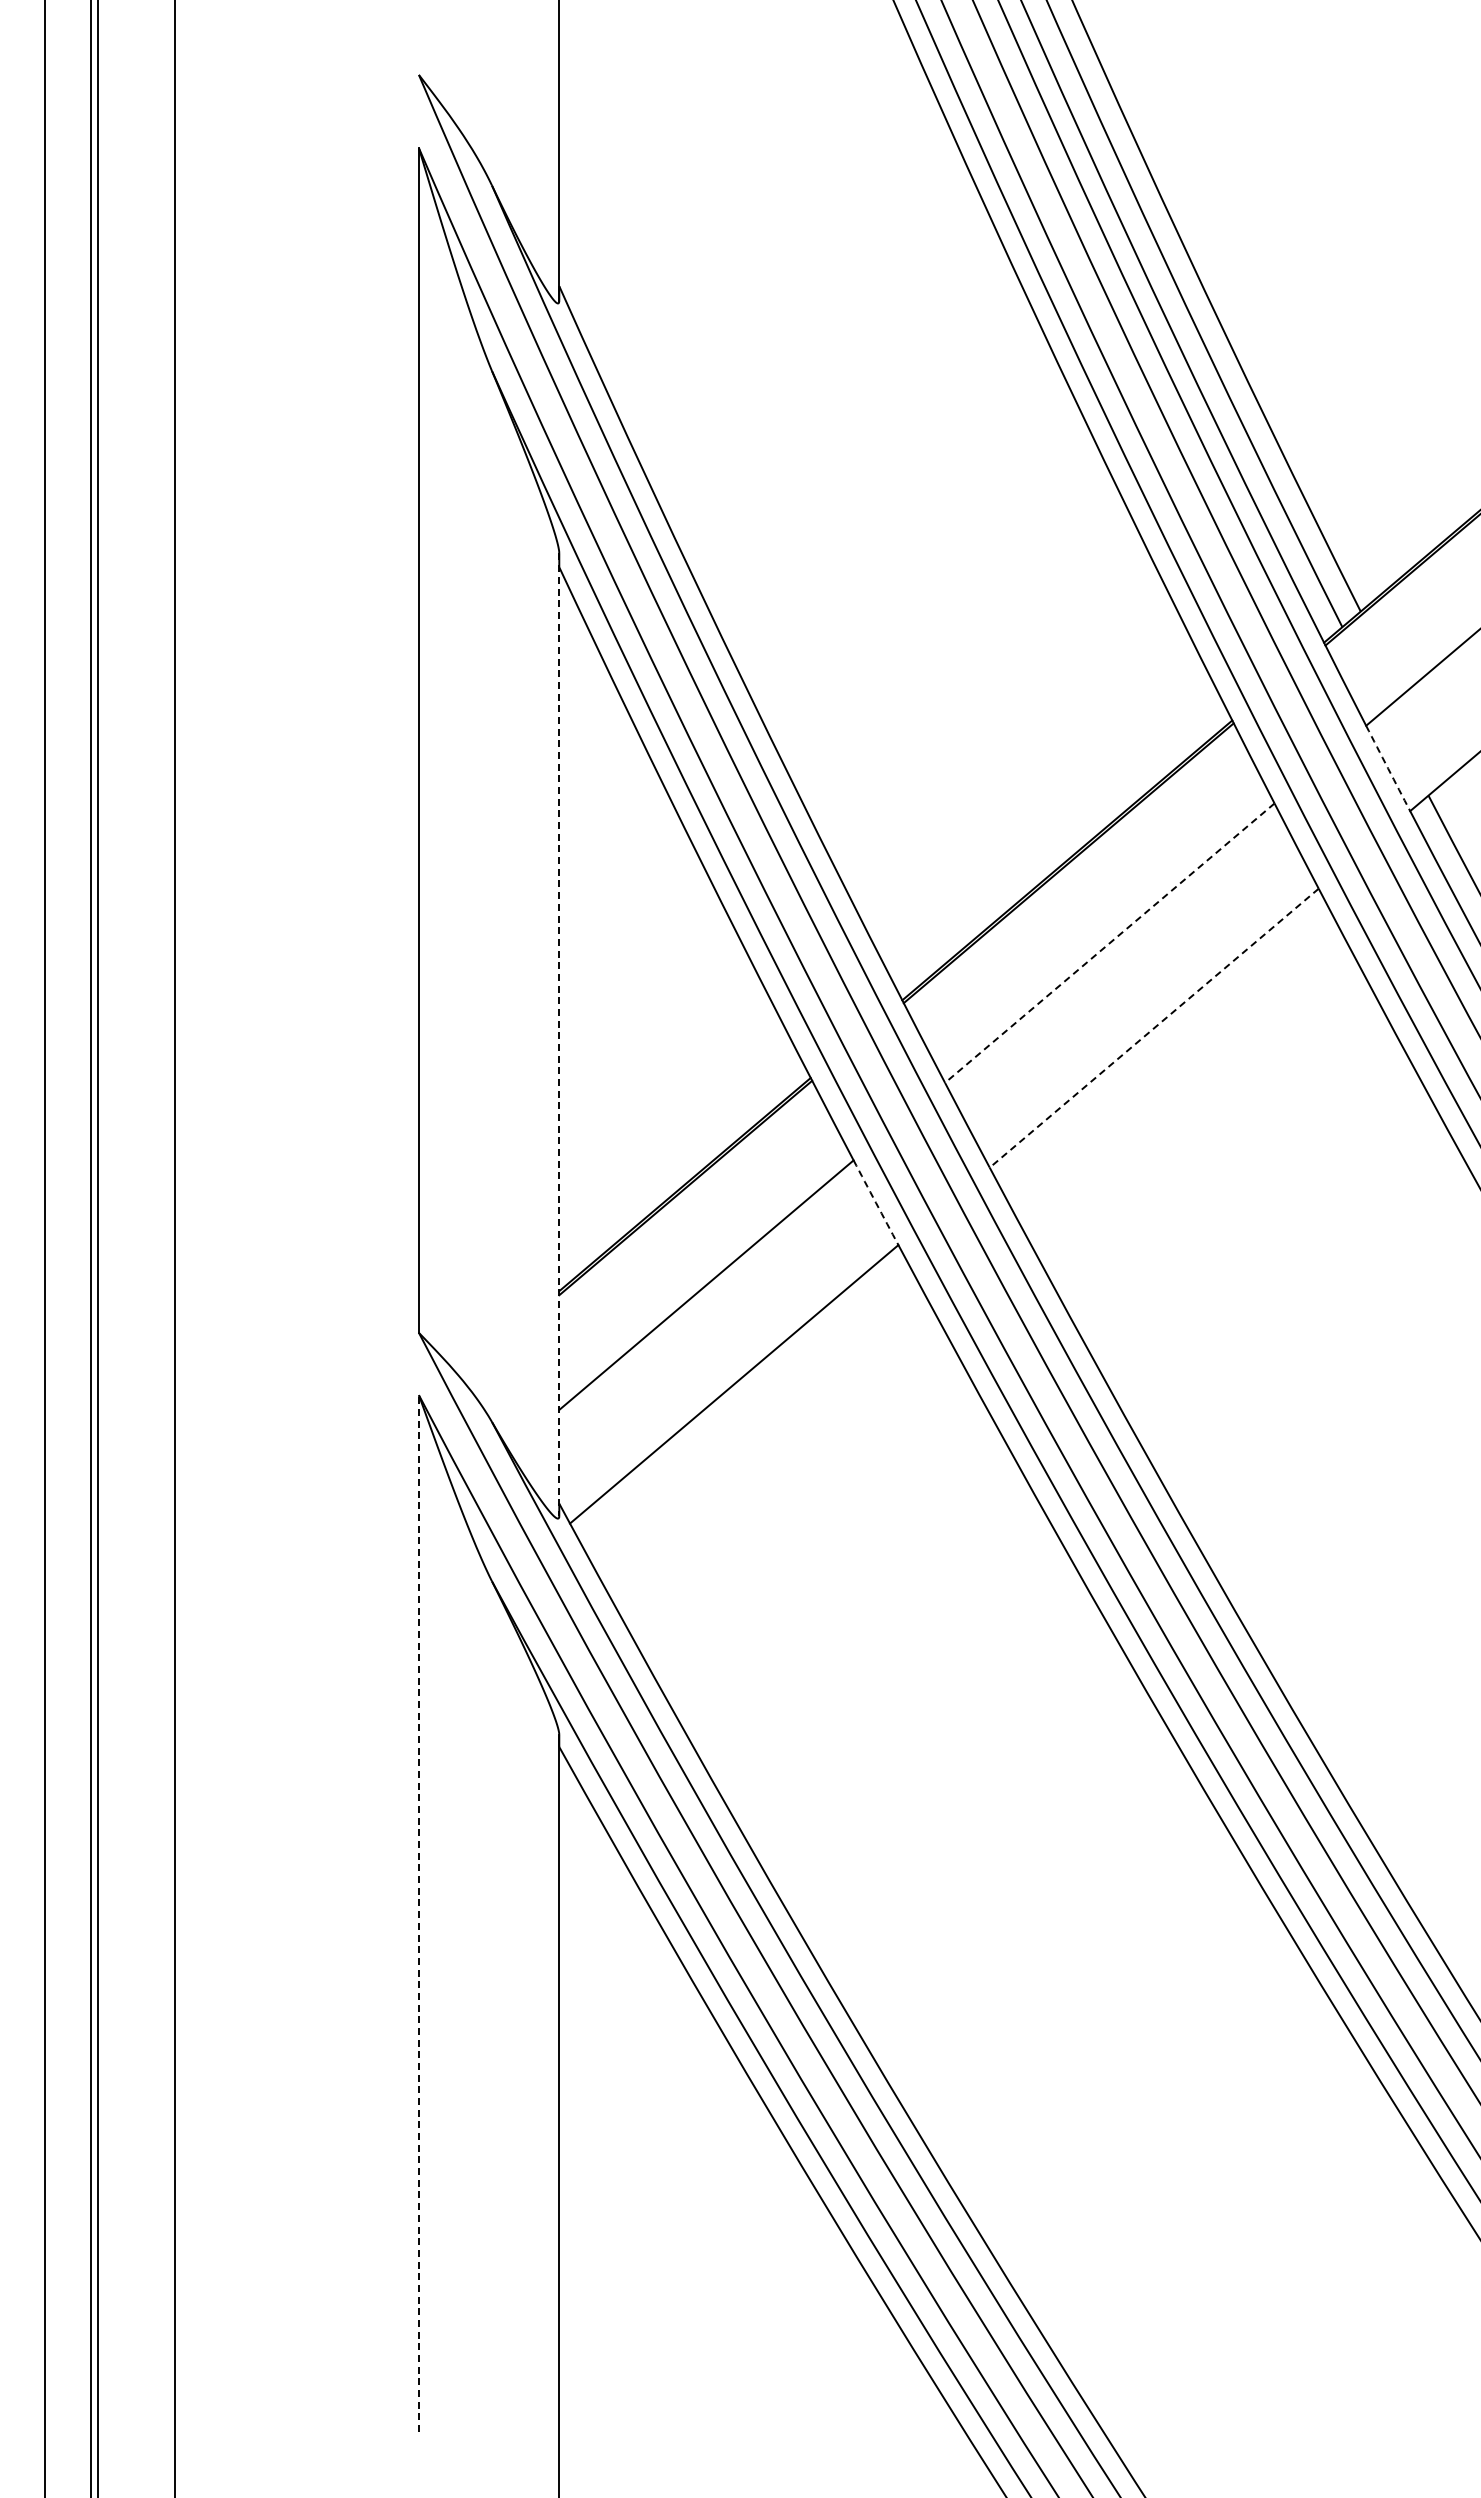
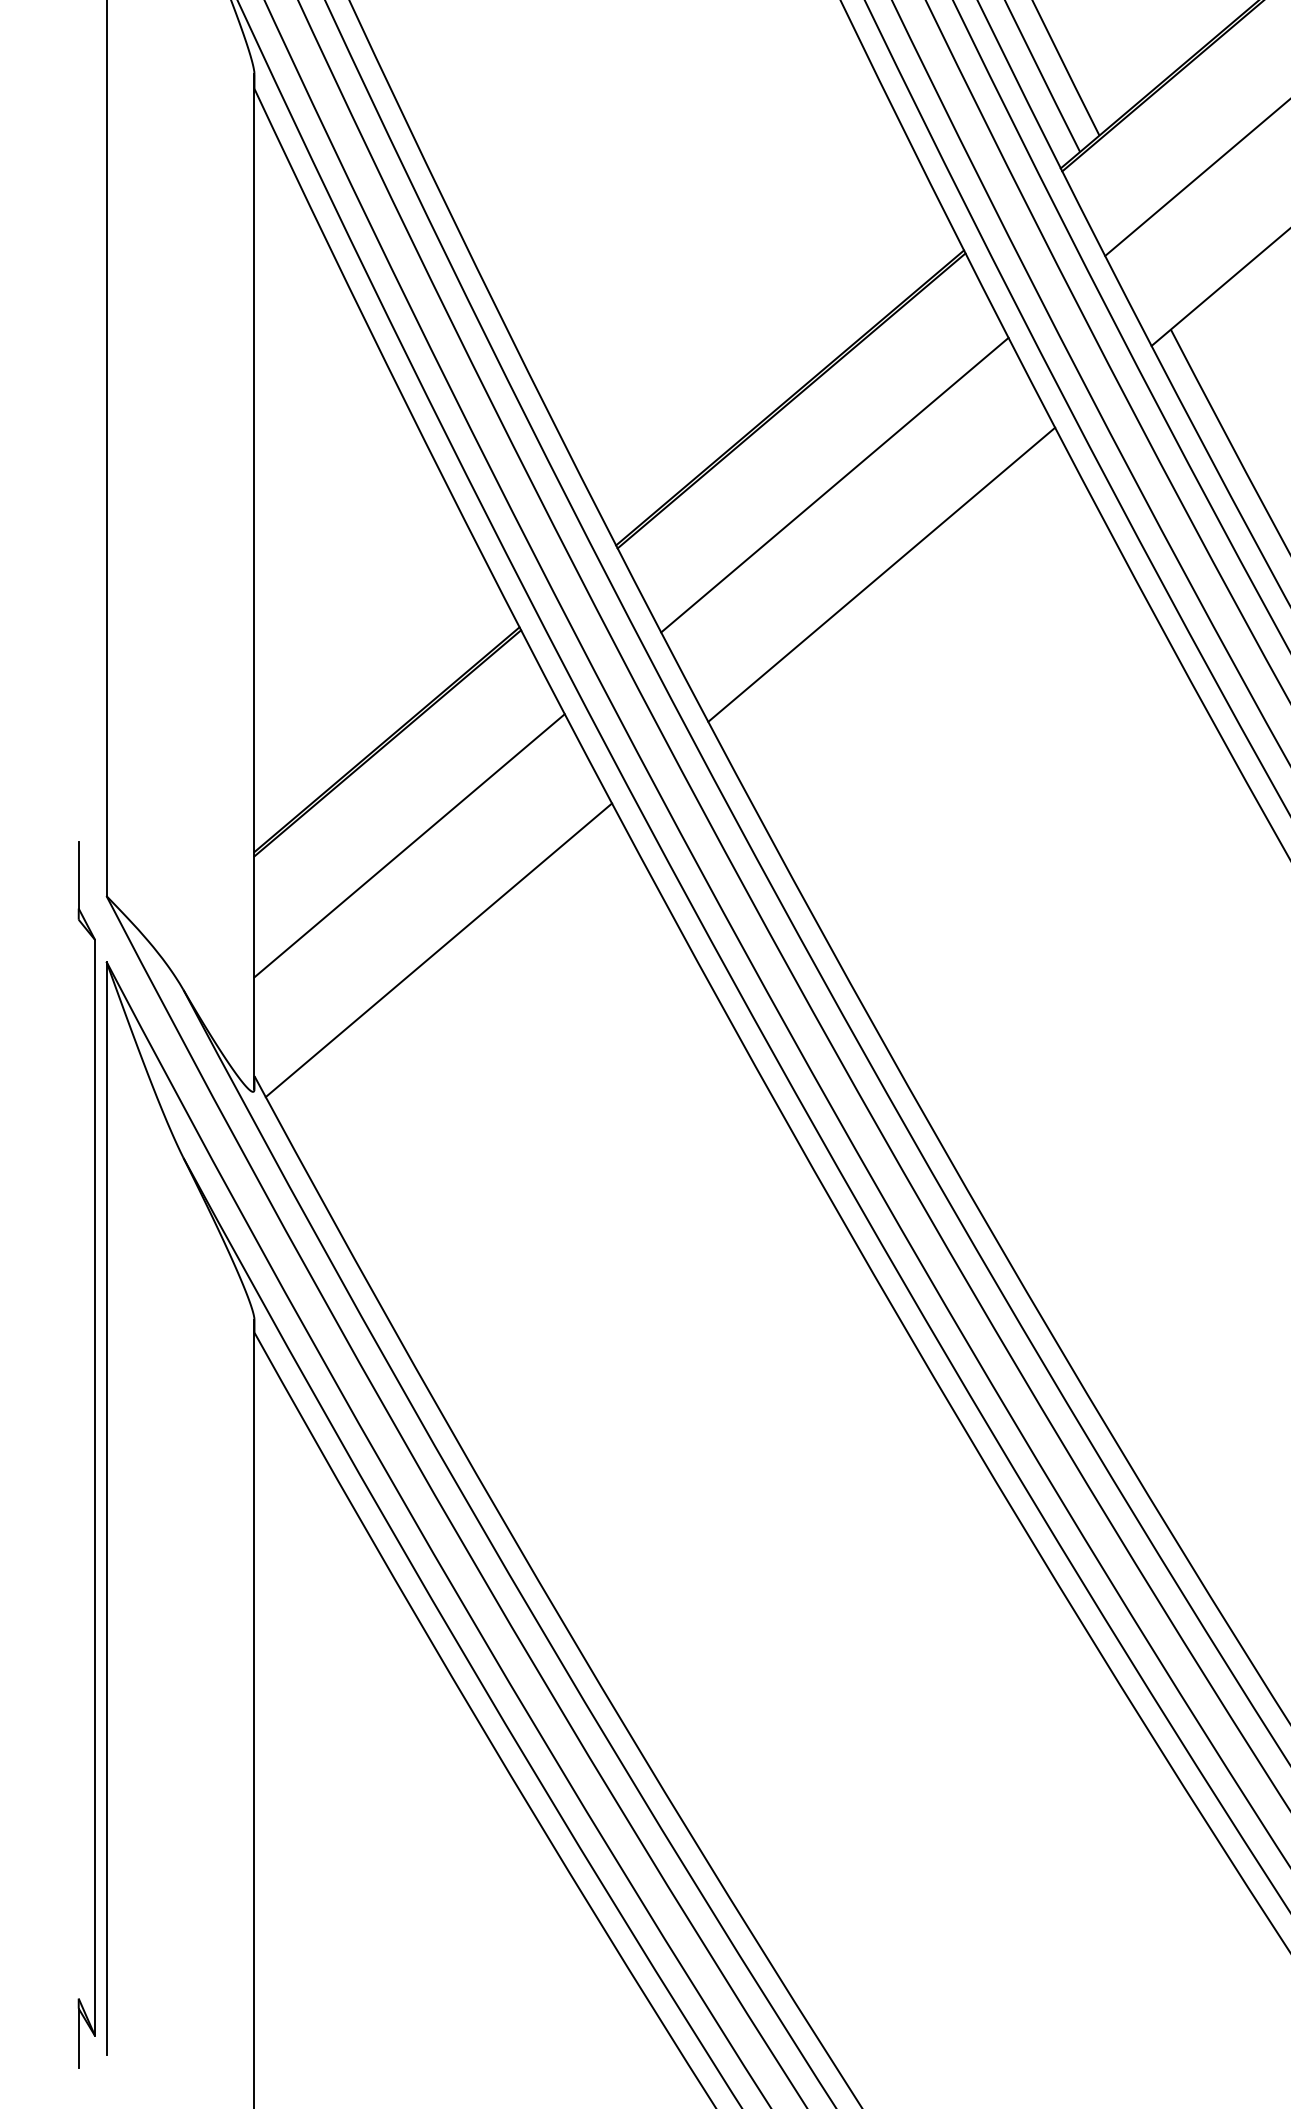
arc: (1388, 768) -> (1128, 301), dashed -> solid
line: (1109, 943) -> (834, 485), dashed -> solid
line: (1154, 1028) -> (882, 575), dashed -> solid
line: (559, 1035) -> (254, 582), dashed -> solid
arc: (875, 1202) -> (587, 758), dashed -> solid
part: (407, 1862) -> (94, 1454), added
line: (418, 1913) -> (106, 1508), dashed -> solid

